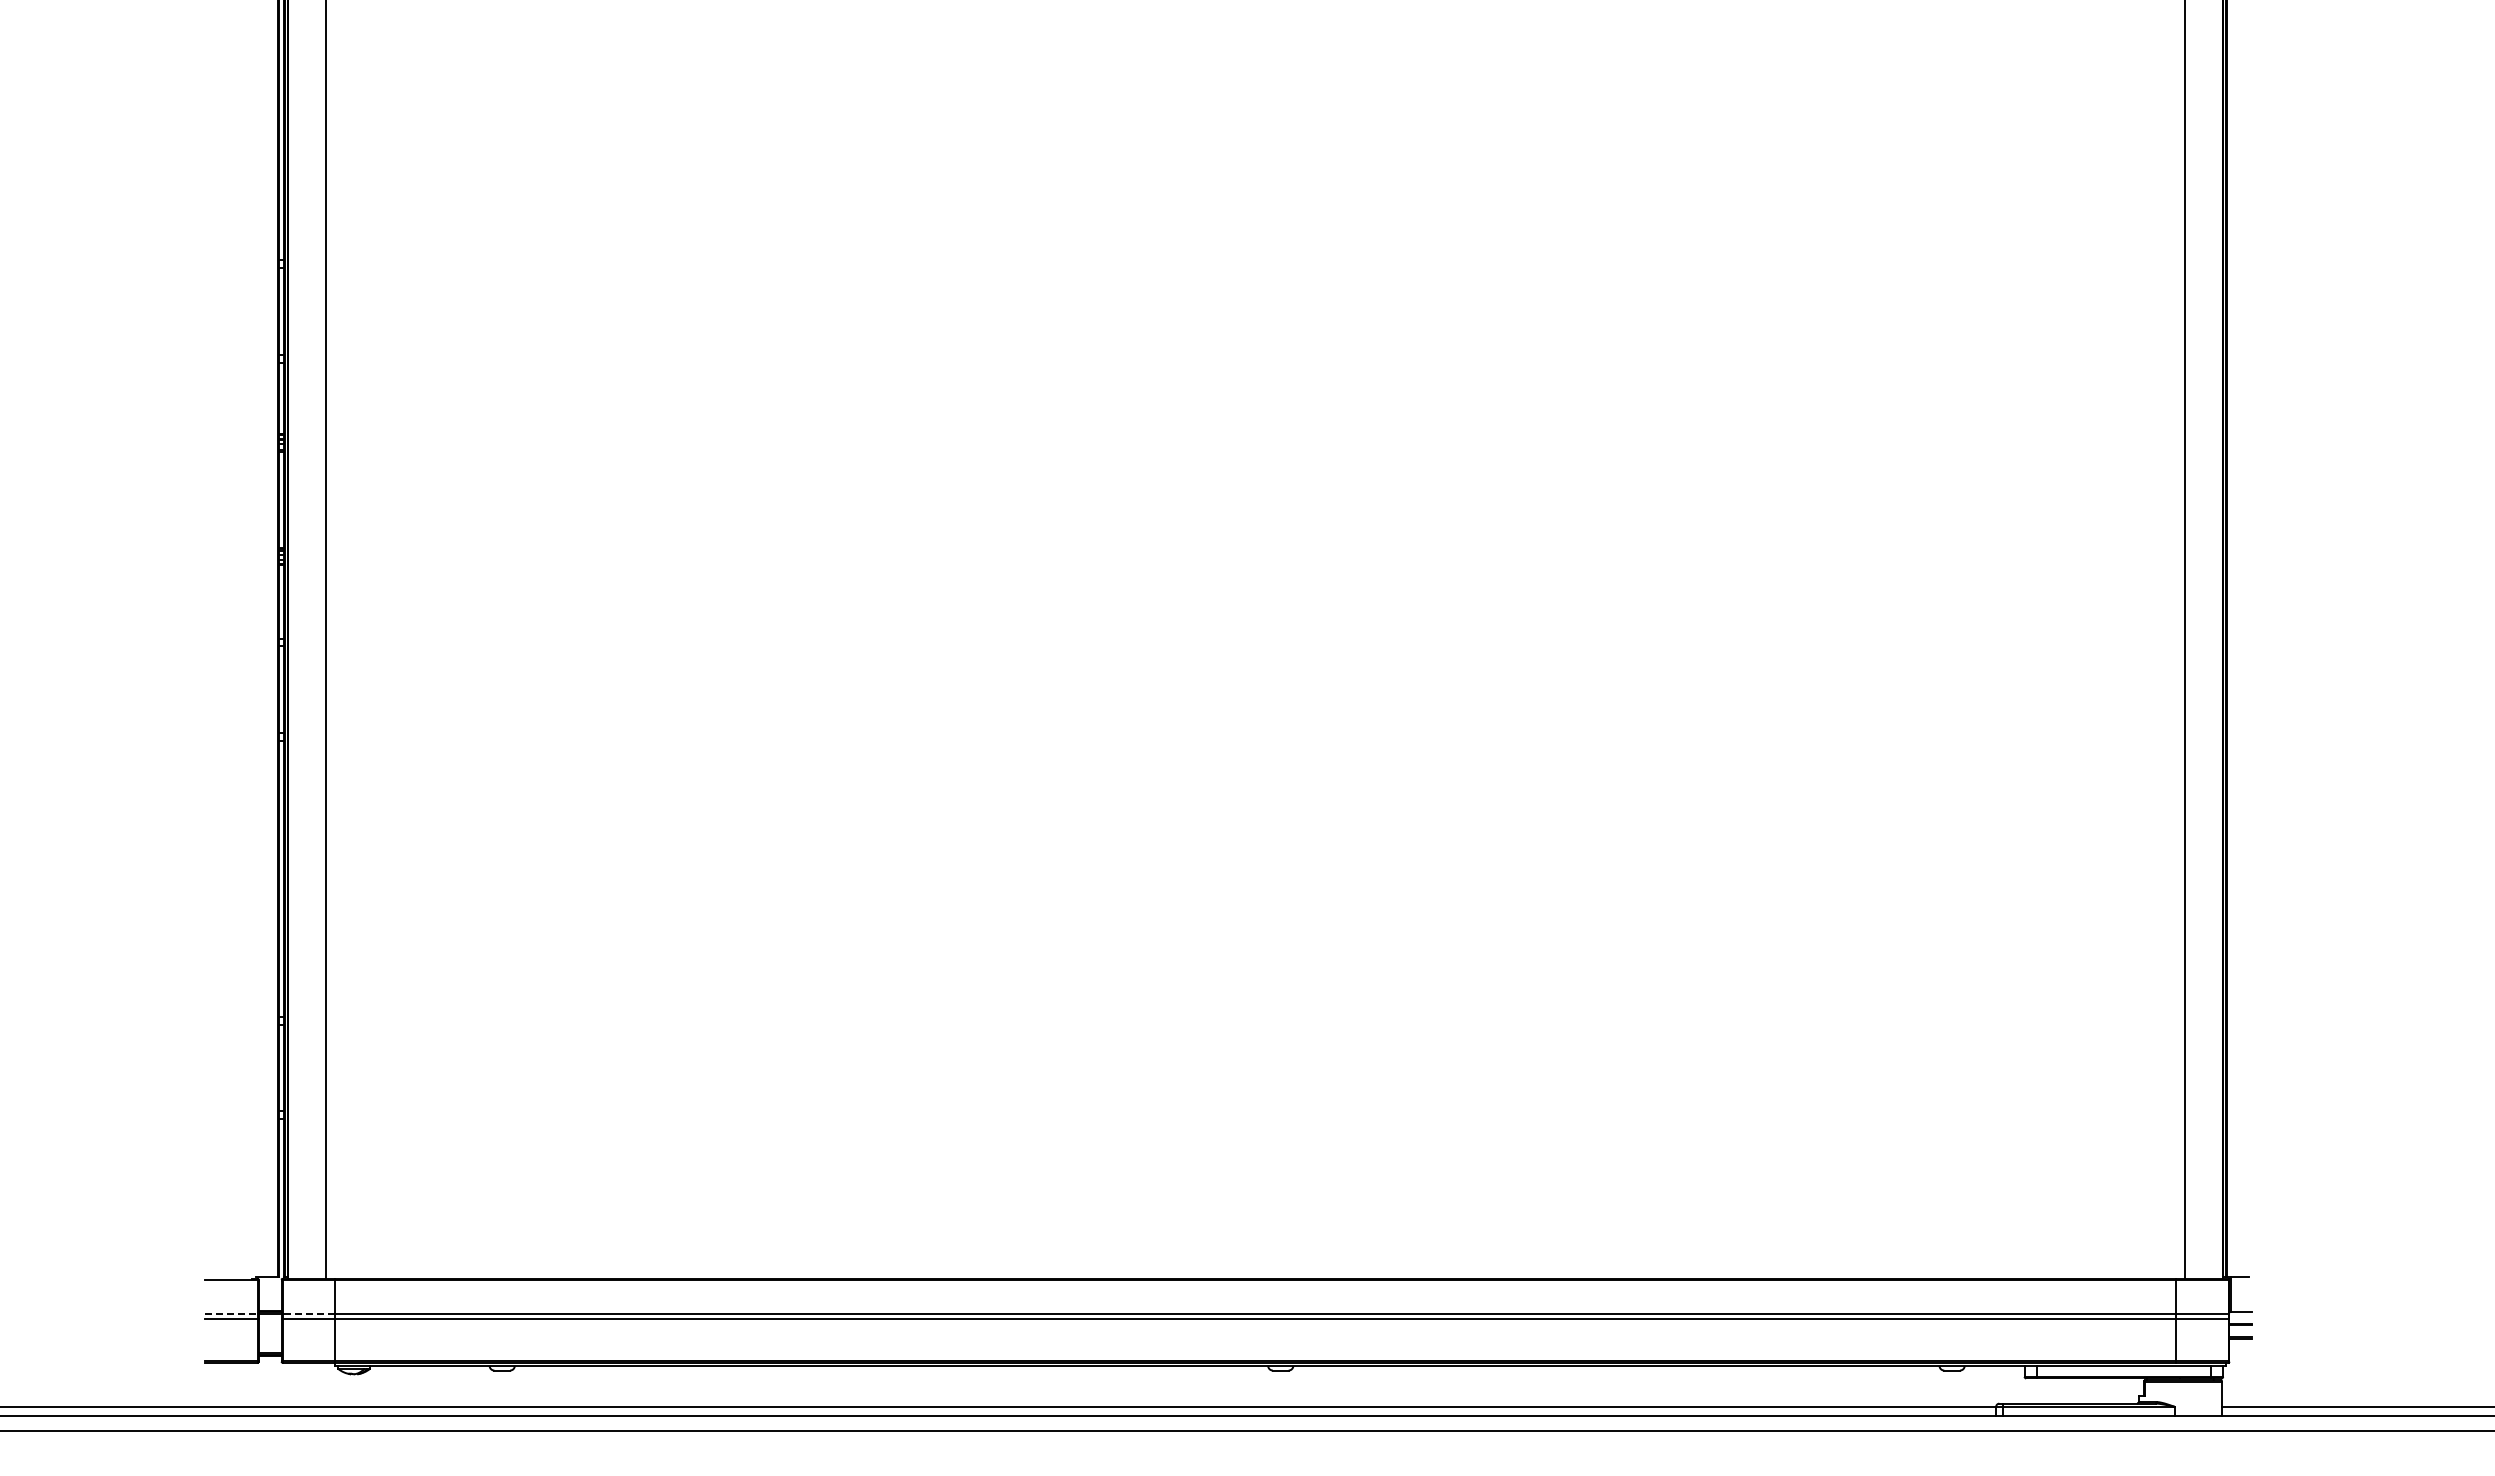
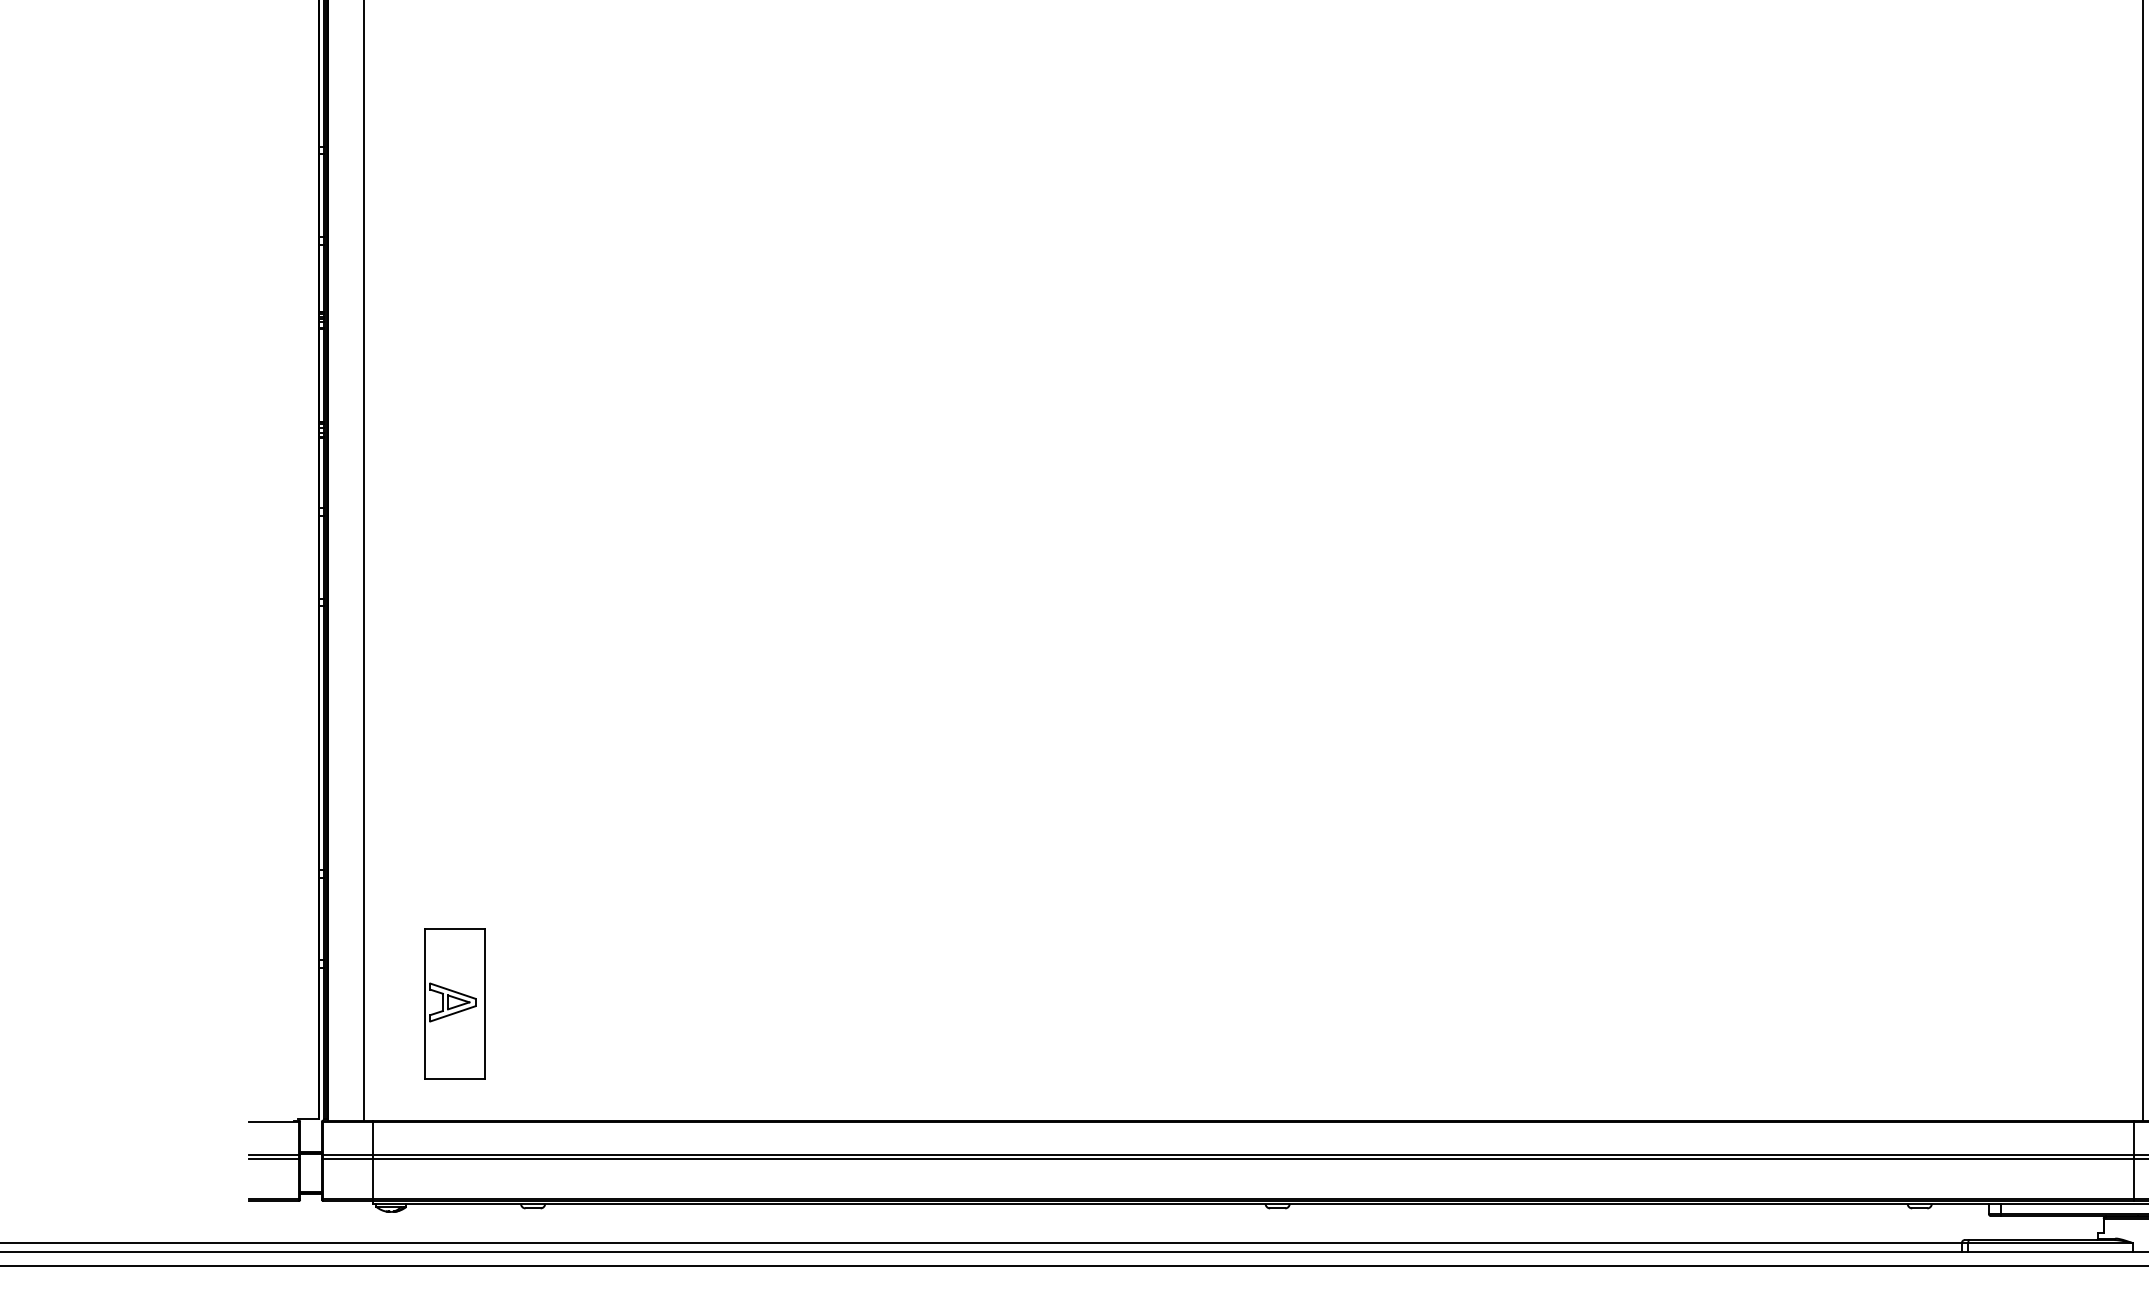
part: (420, 1156) -> (454, 1003), added
line: (231, 1314) -> (274, 1154), dashed -> solid
line: (308, 1314) -> (347, 1154), dashed -> solid

